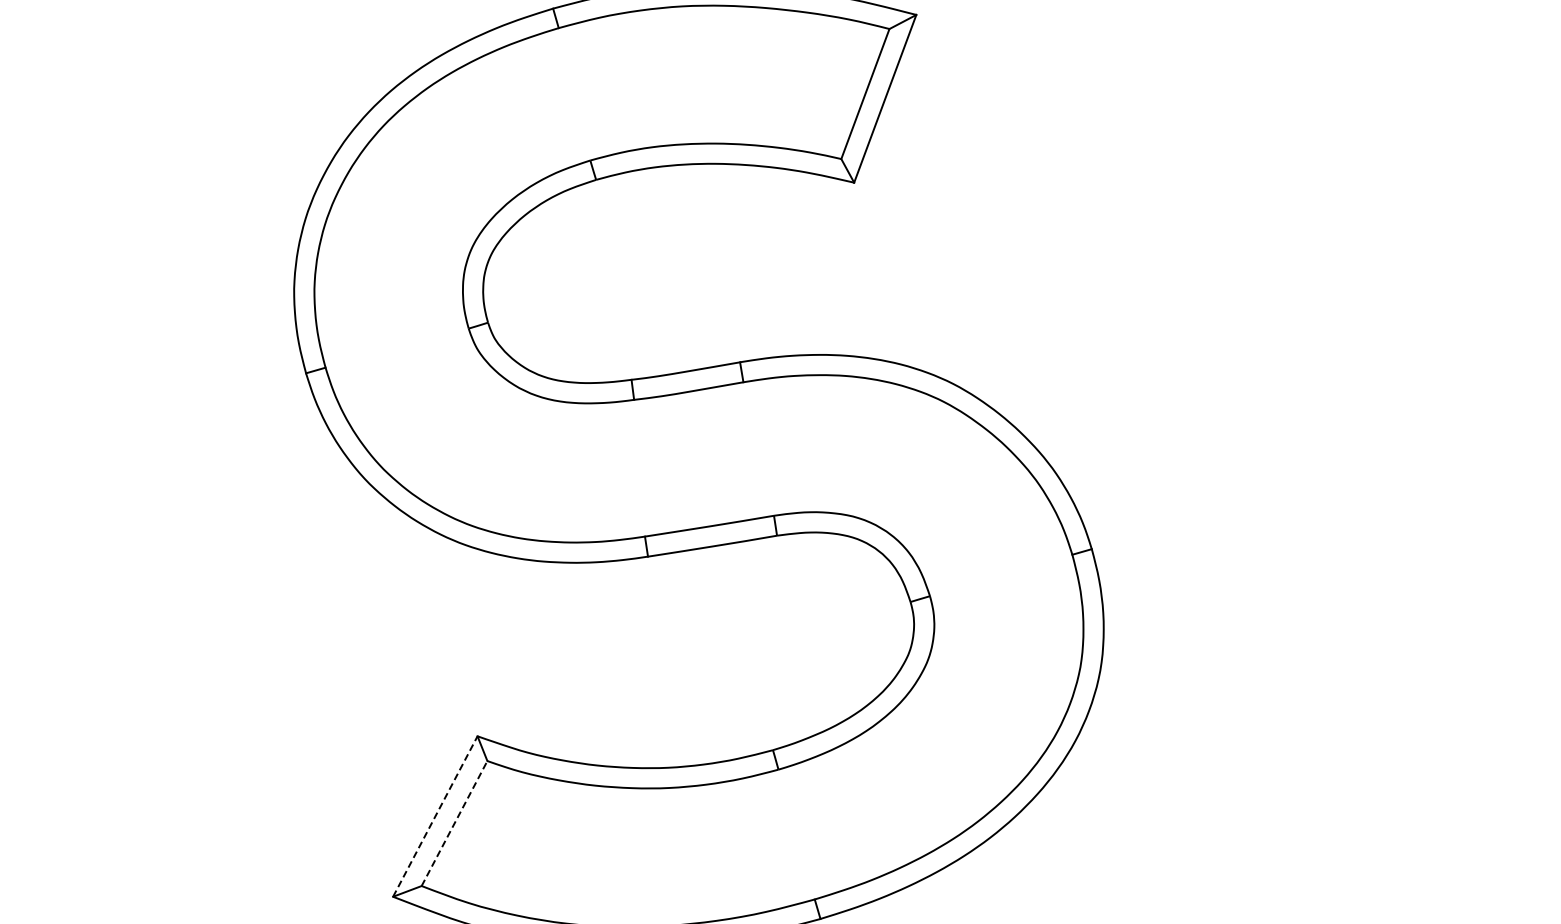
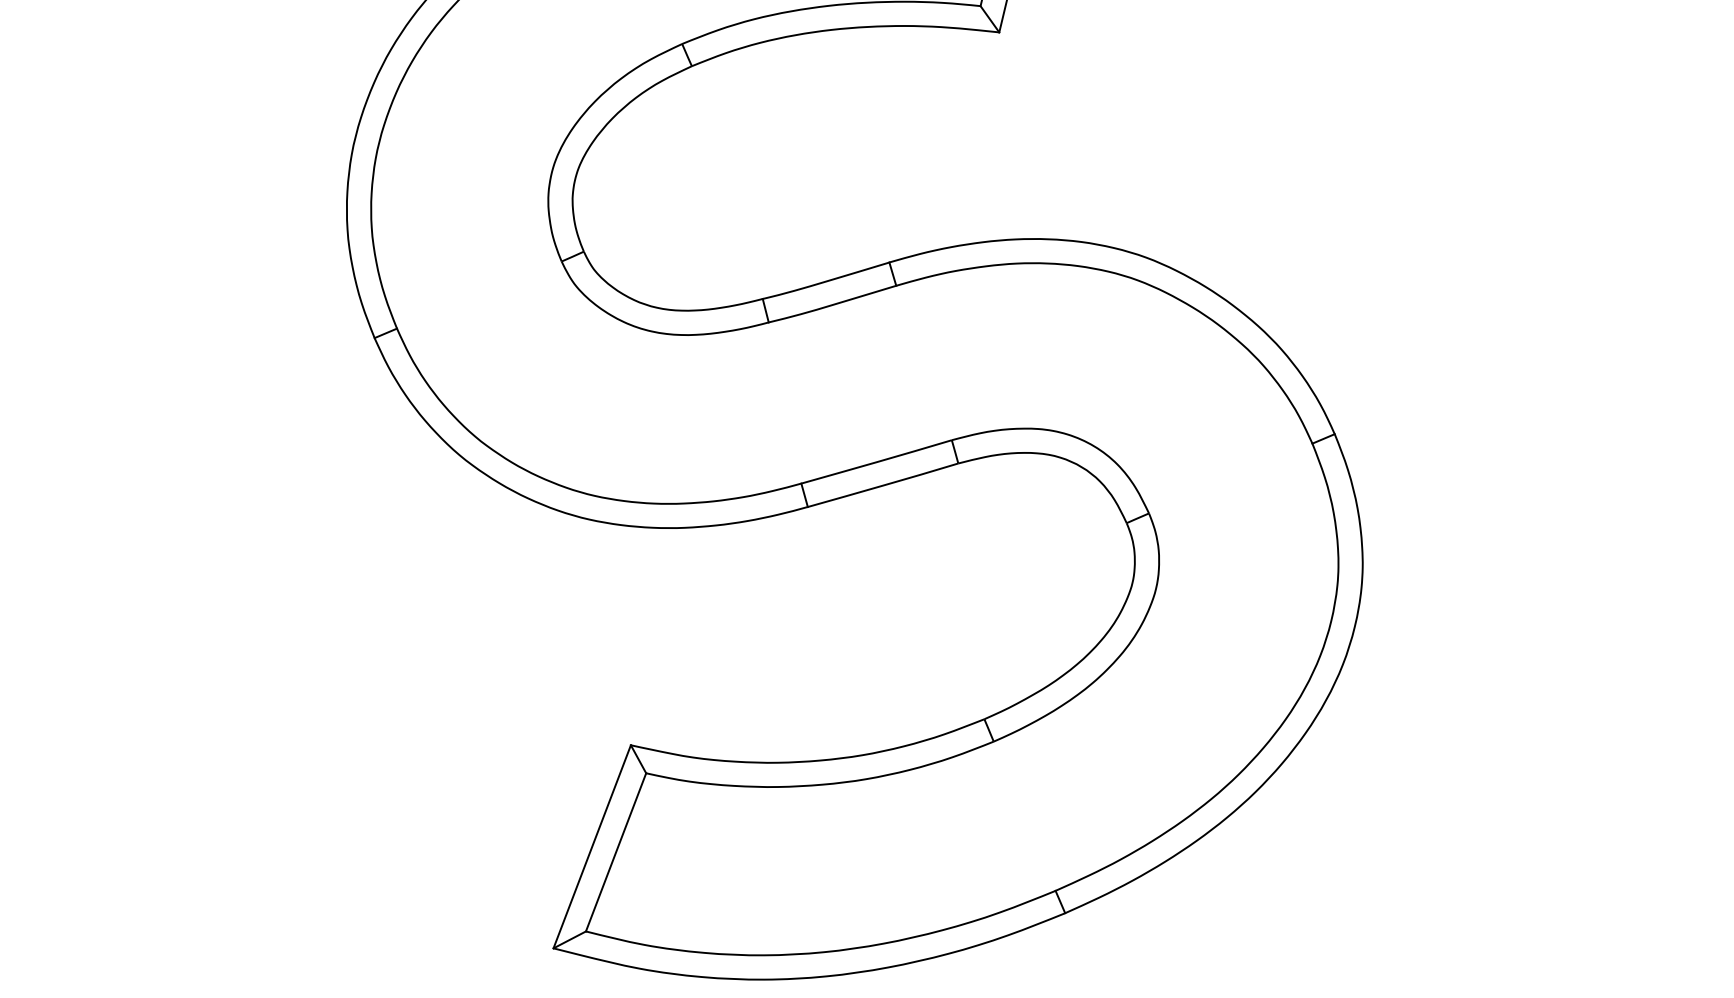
line: (435, 816) -> (592, 846), dashed -> solid
line: (454, 823) -> (616, 852), dashed -> solid

